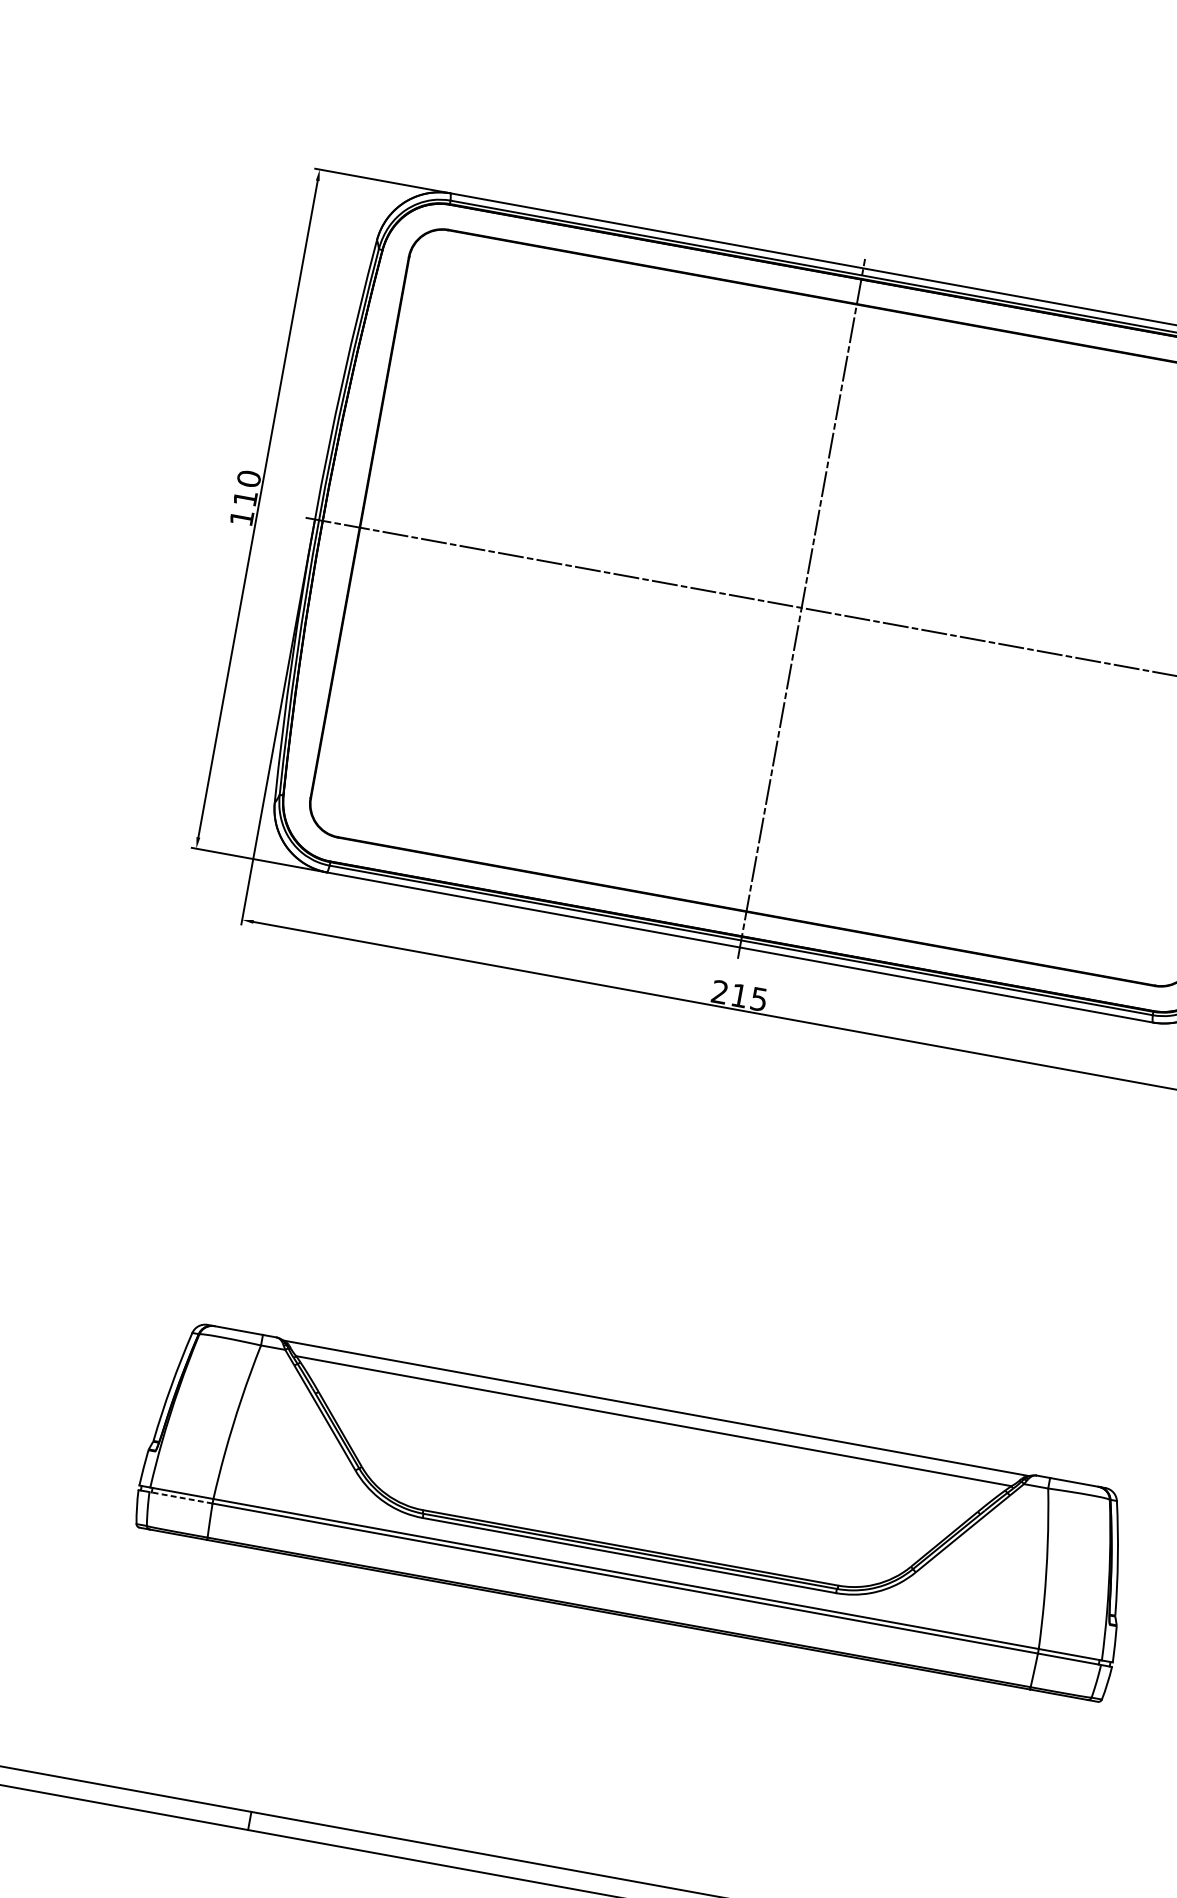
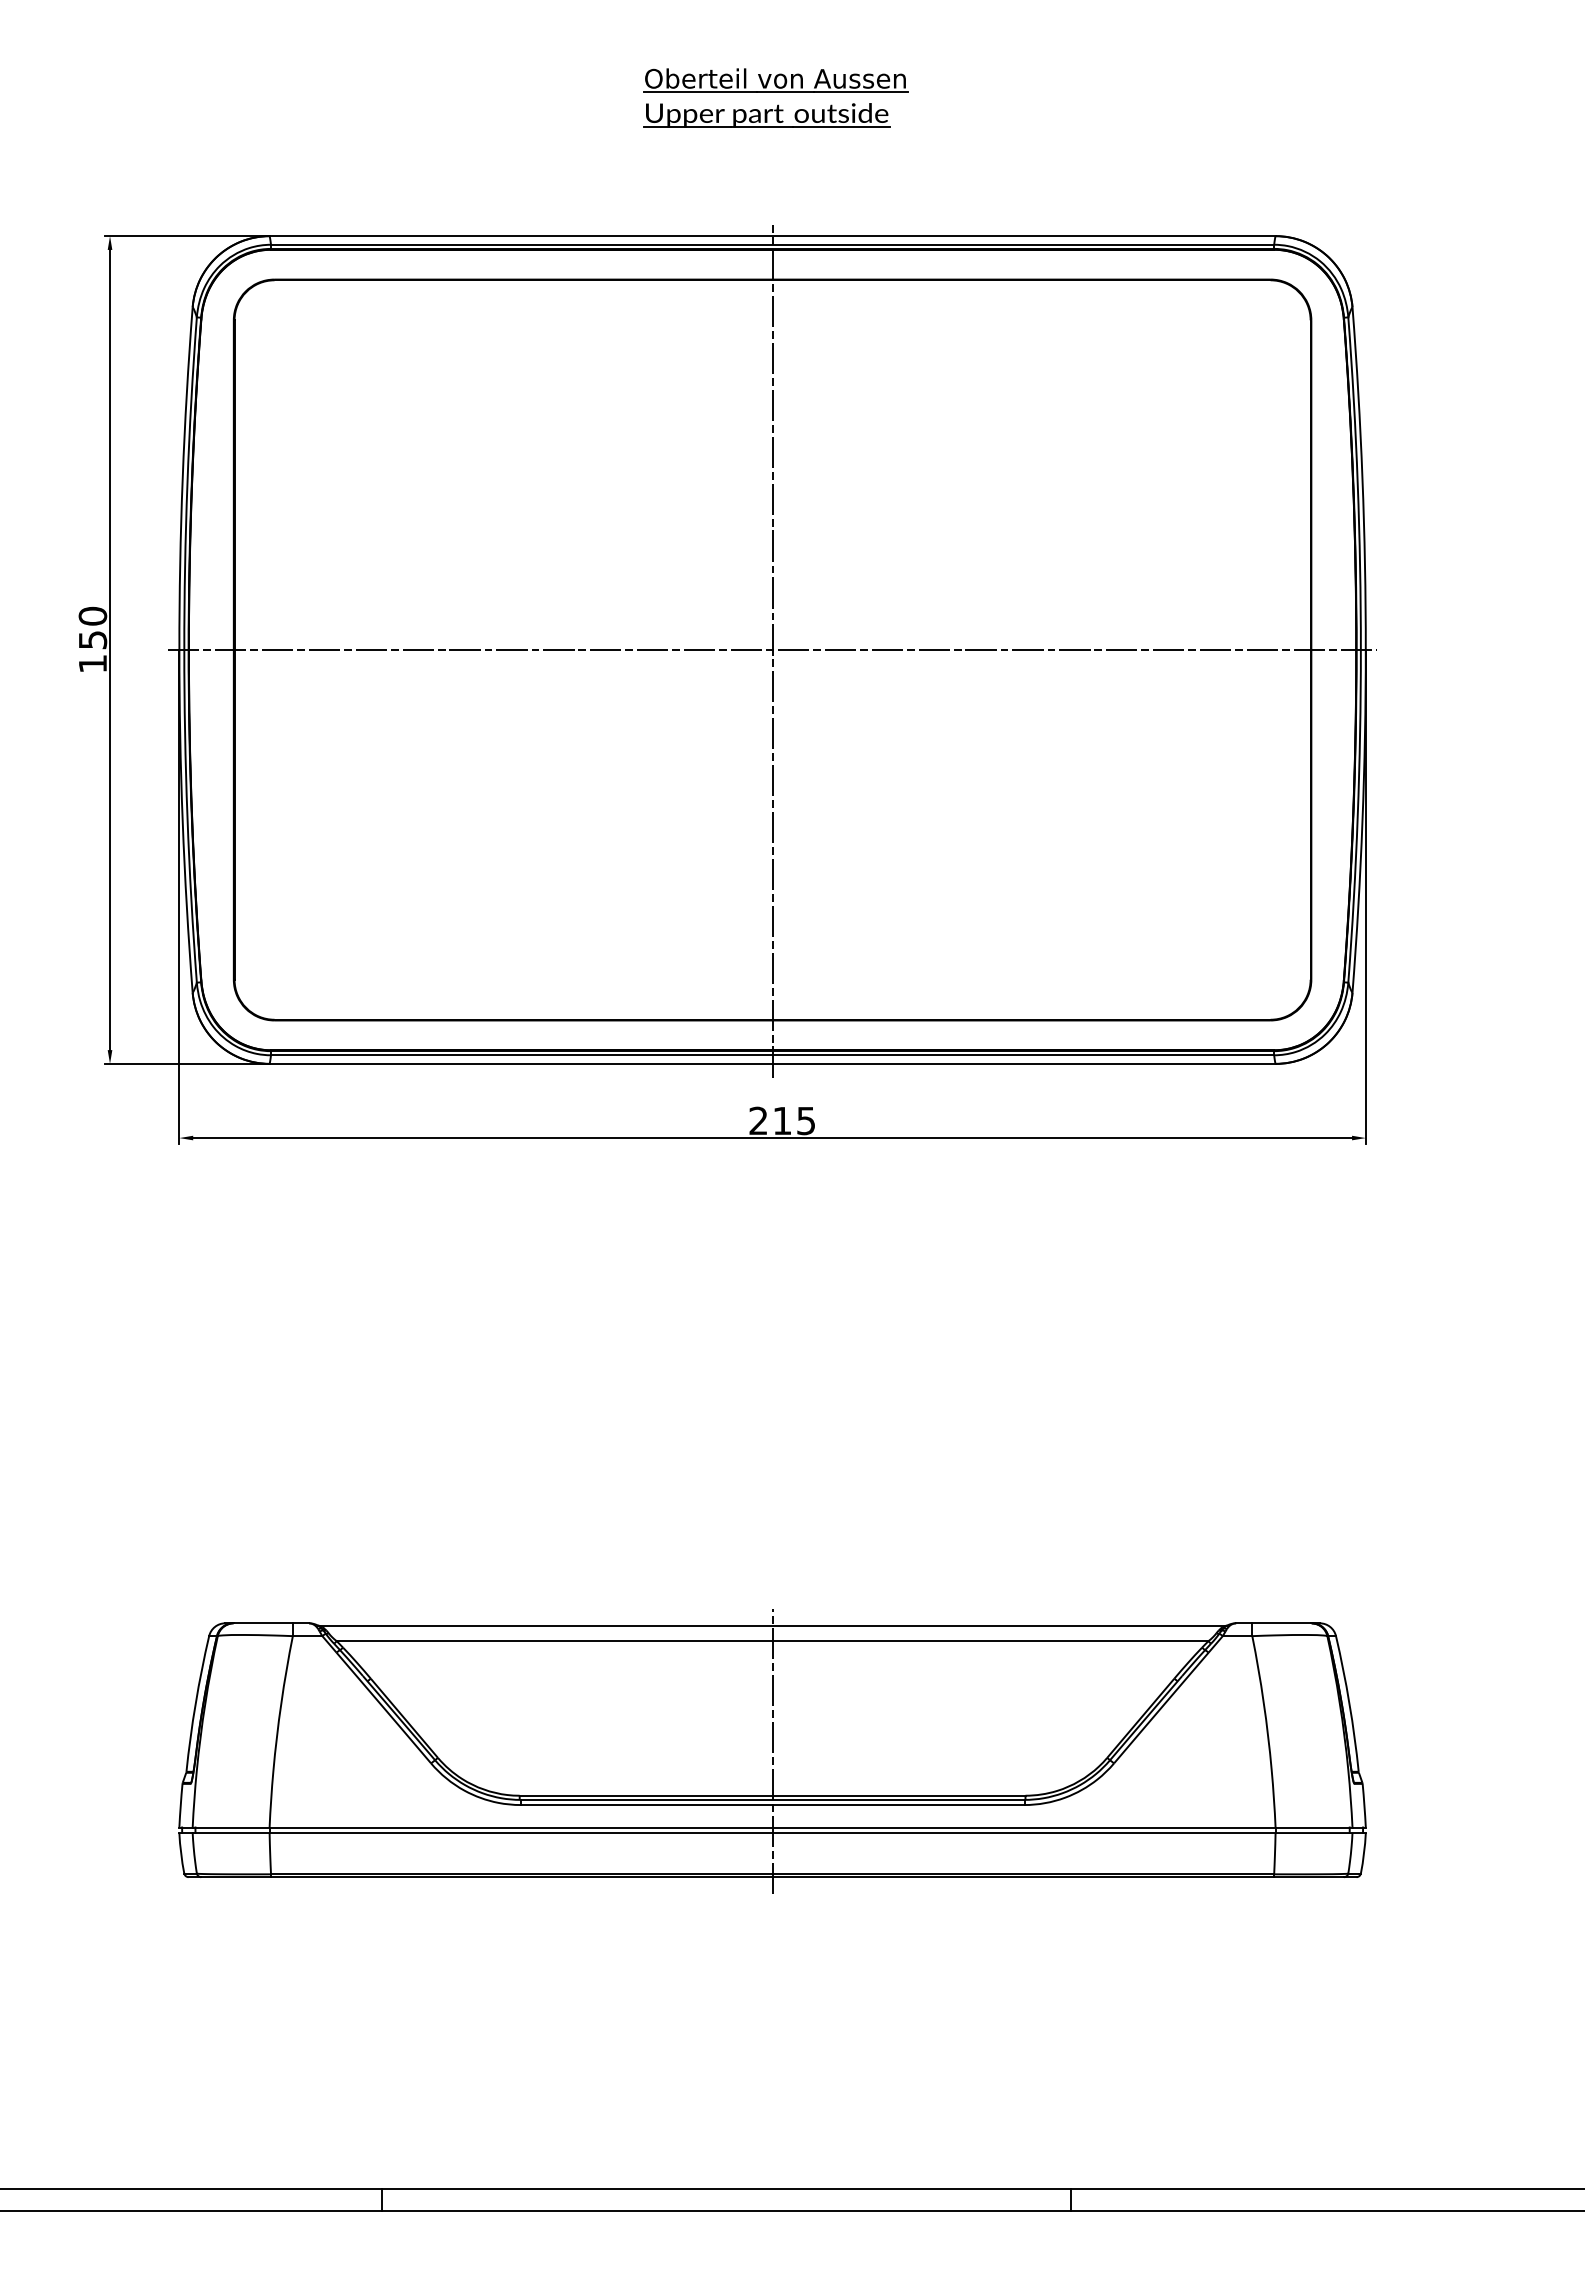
part: (886, 155) -> (775, 97), added
text: (245, 498) -> (93, 640), 110 -> 150
line: (180, 1498) -> (230, 1833), dashed -> solid
line: (637, 1511) -> (772, 1751), added

